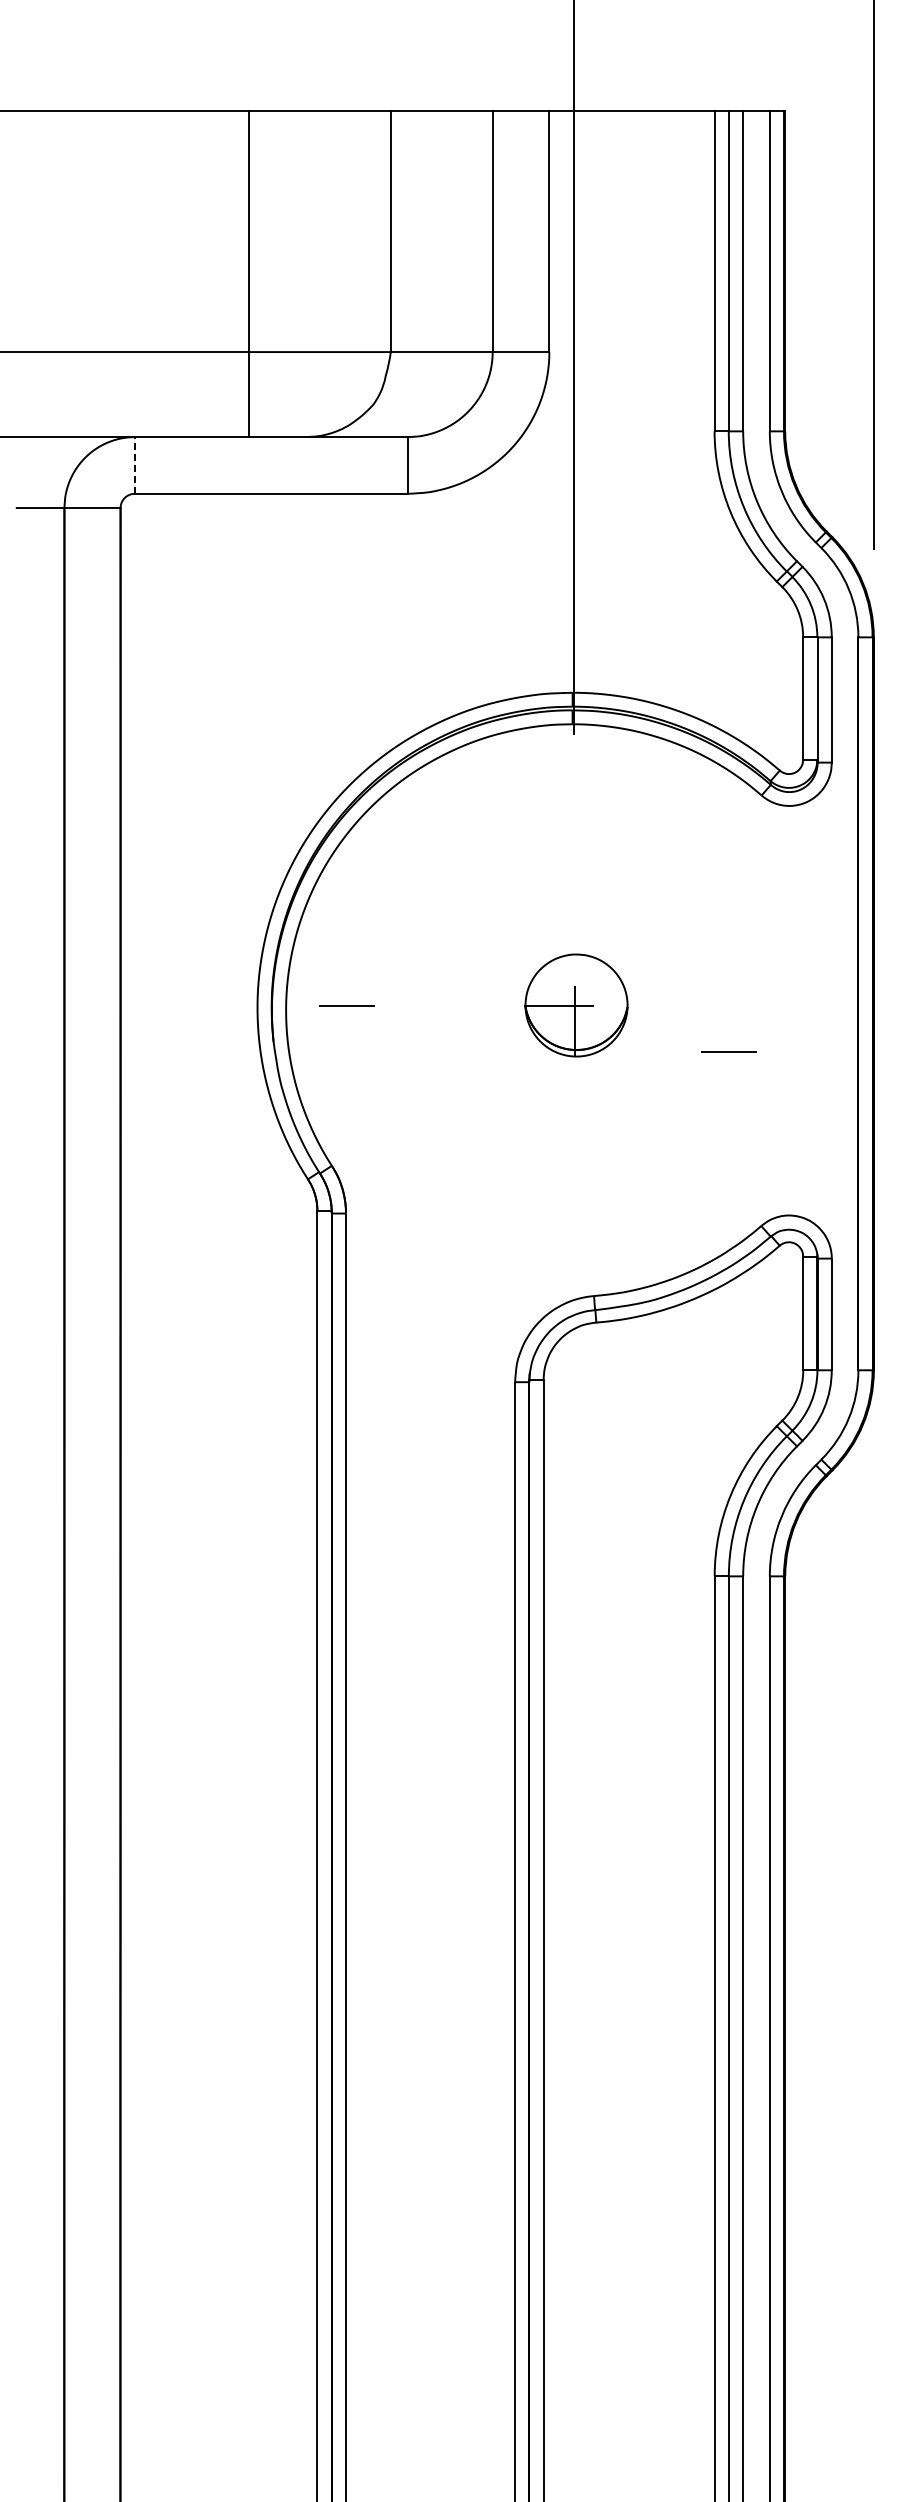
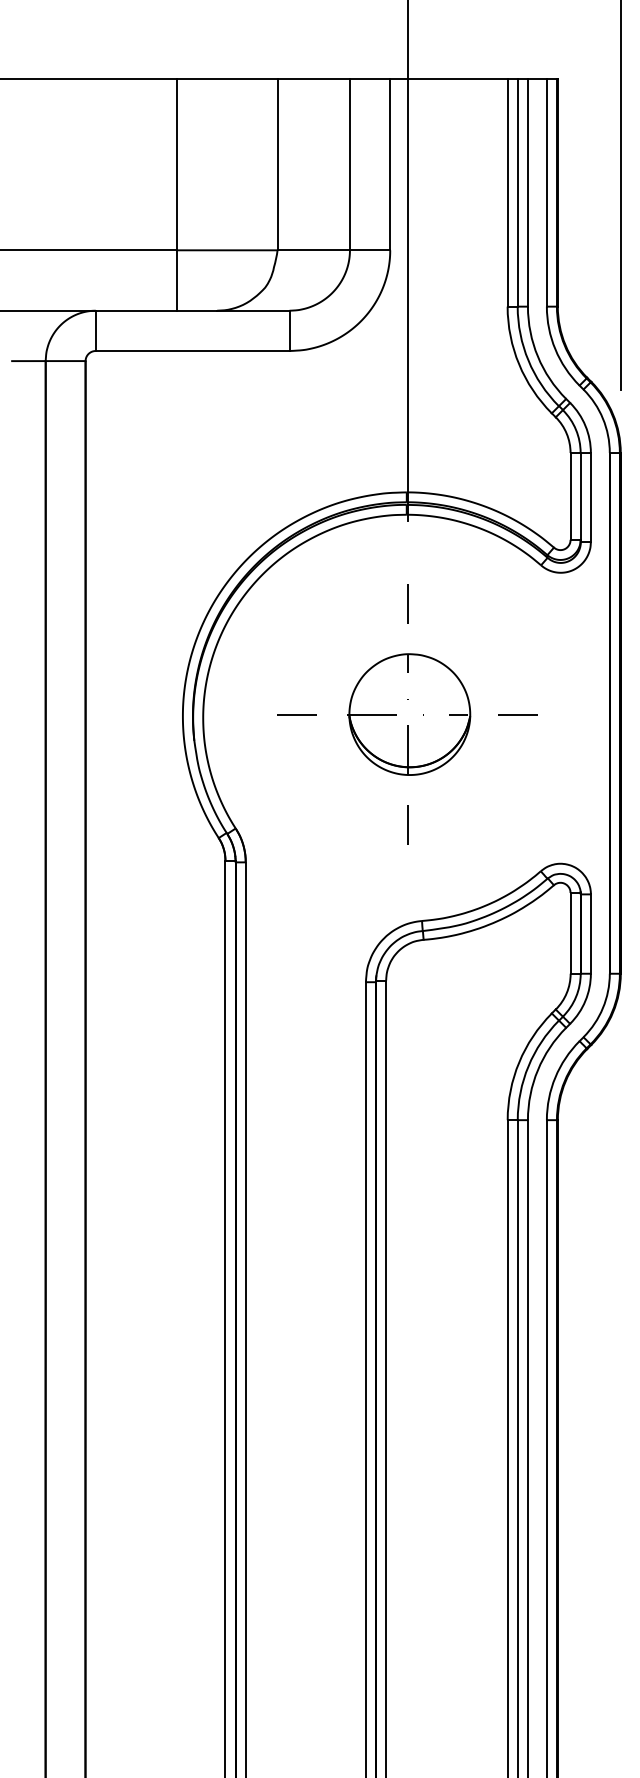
line: (134, 464) -> (95, 330), dashed -> solid
line: (573, 850) -> (407, 604), added
line: (346, 1005) -> (296, 714), moved
part: (575, 1005) -> (408, 714), size x1.67
line: (728, 1051) -> (517, 714), moved
line: (573, 1161) -> (407, 825), added

